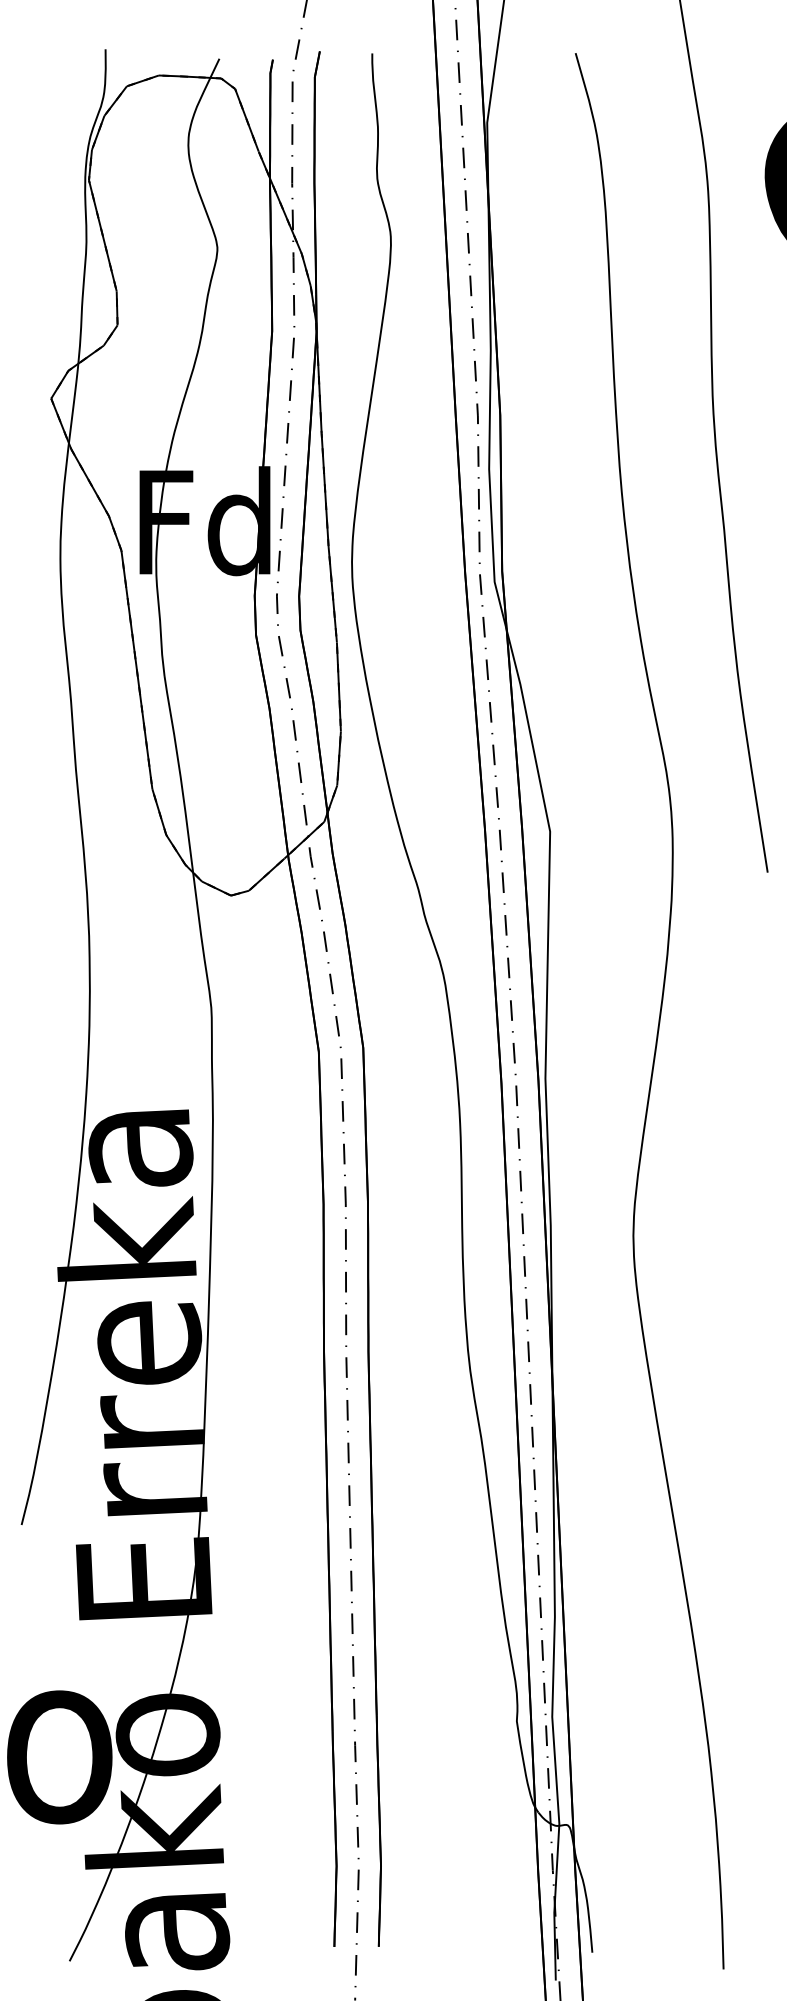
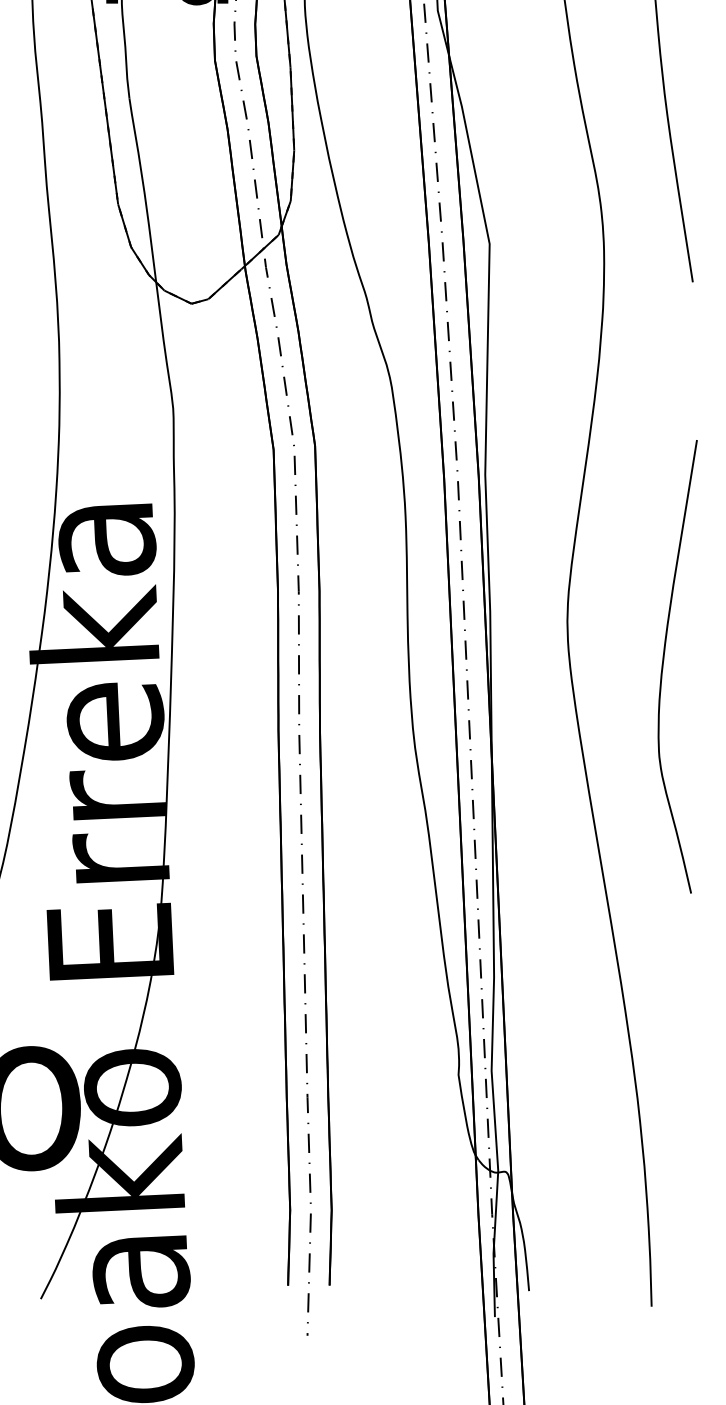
curve: (736, 1284) -> (663, 666), added

